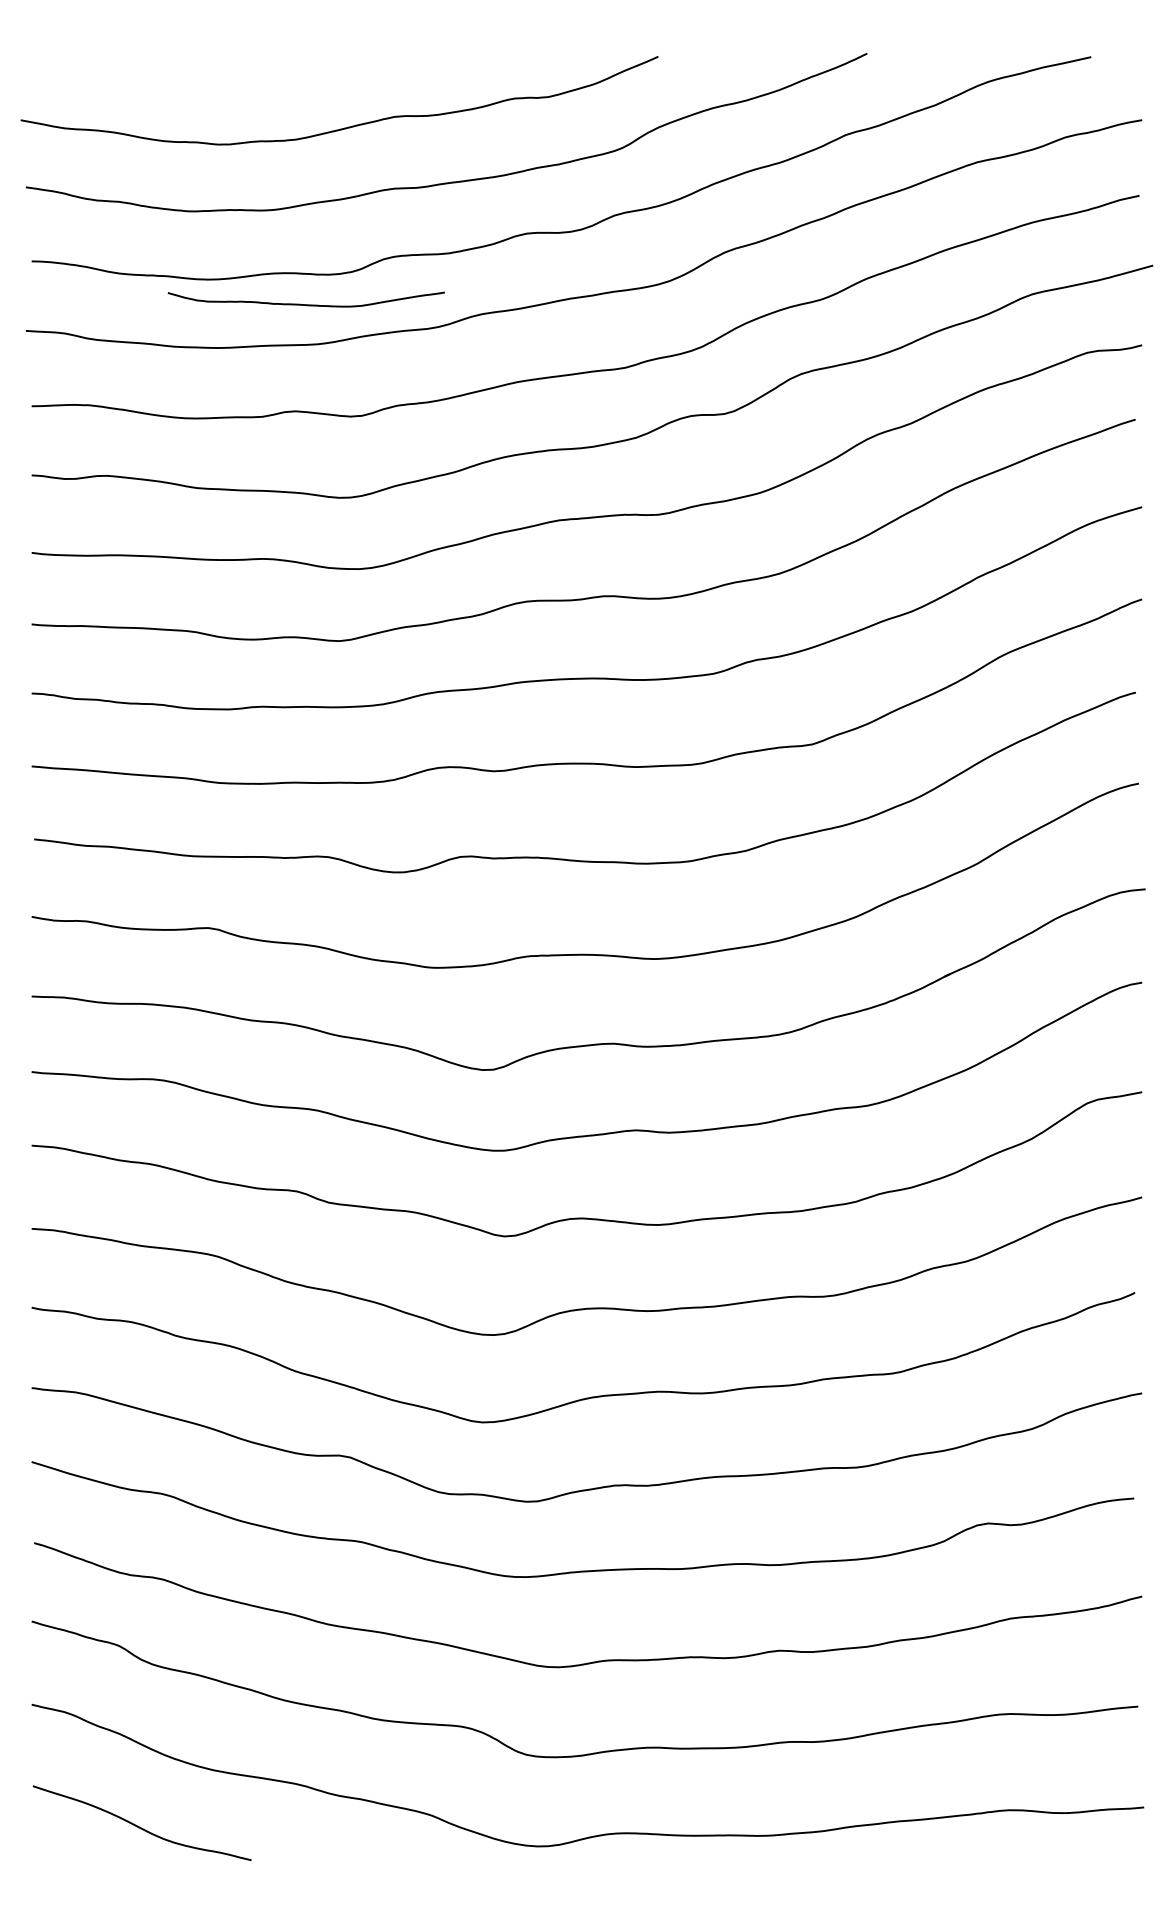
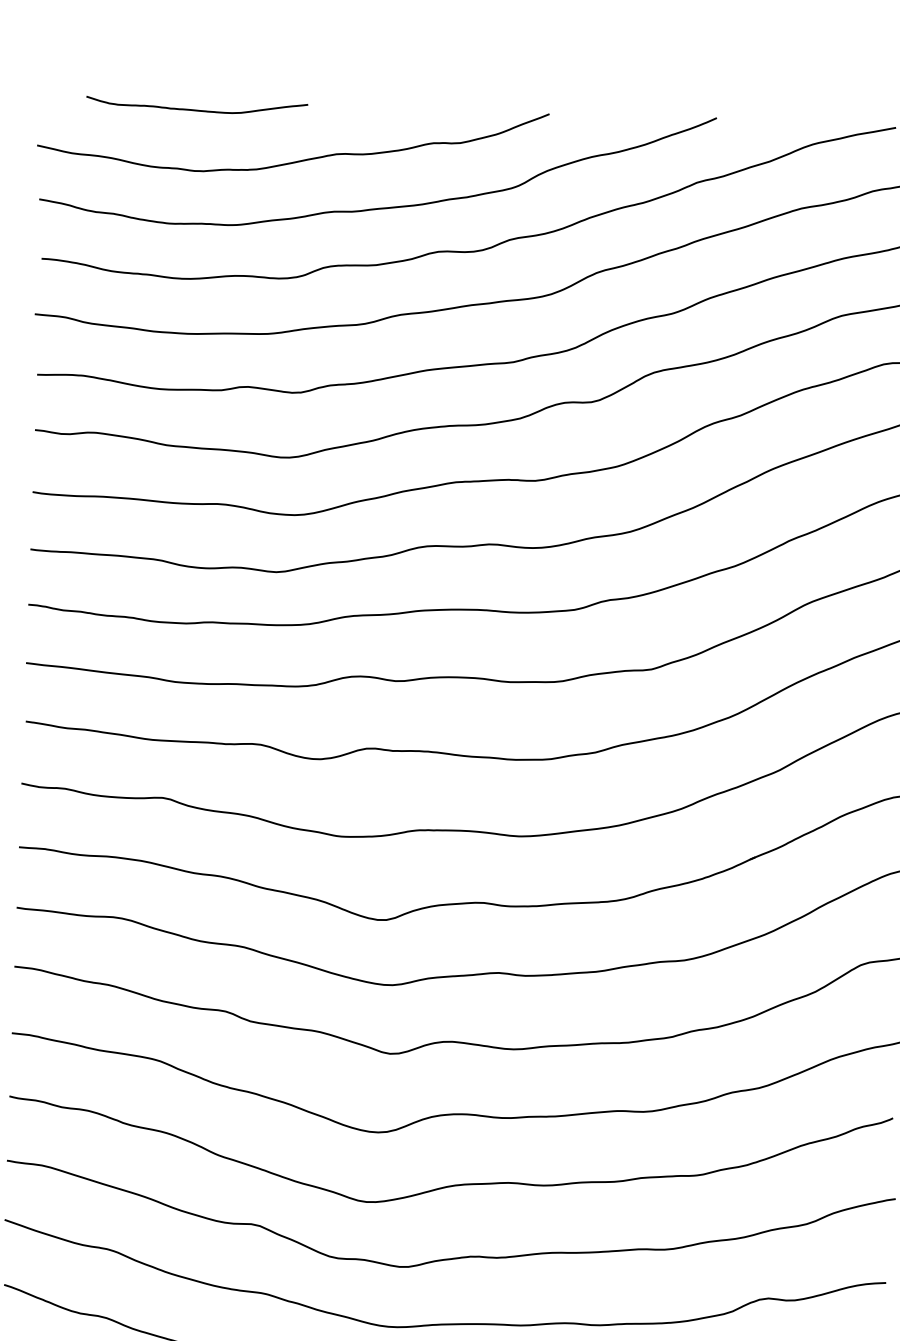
curve: (305, 304) -> (196, 110), moved

